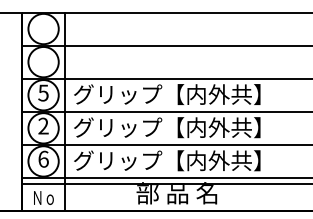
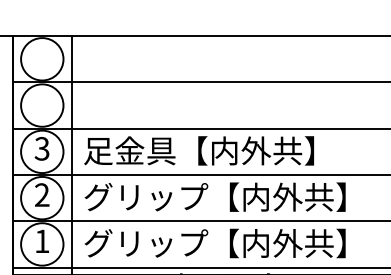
text: (43, 92) -> (42, 148), 5 -> 3
text: (166, 94) -> (214, 150), グリップ【内外共】 -> 足金具【内外共】
text: (43, 158) -> (42, 240), 6 -> 1

